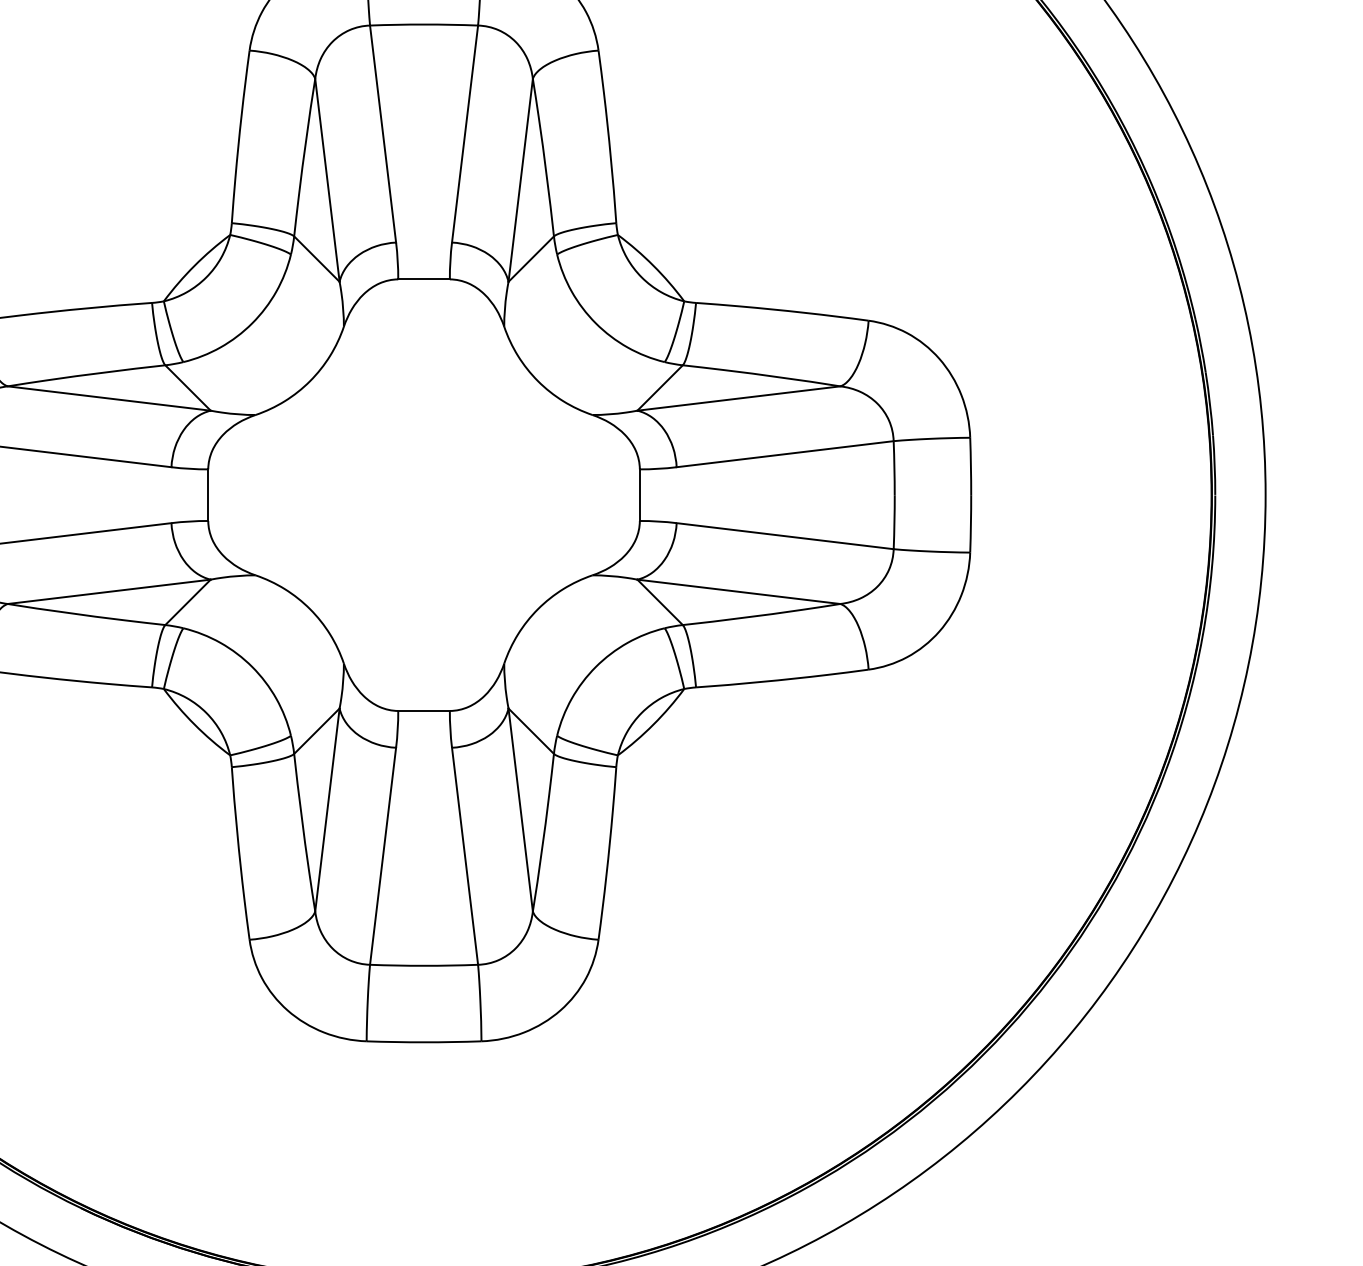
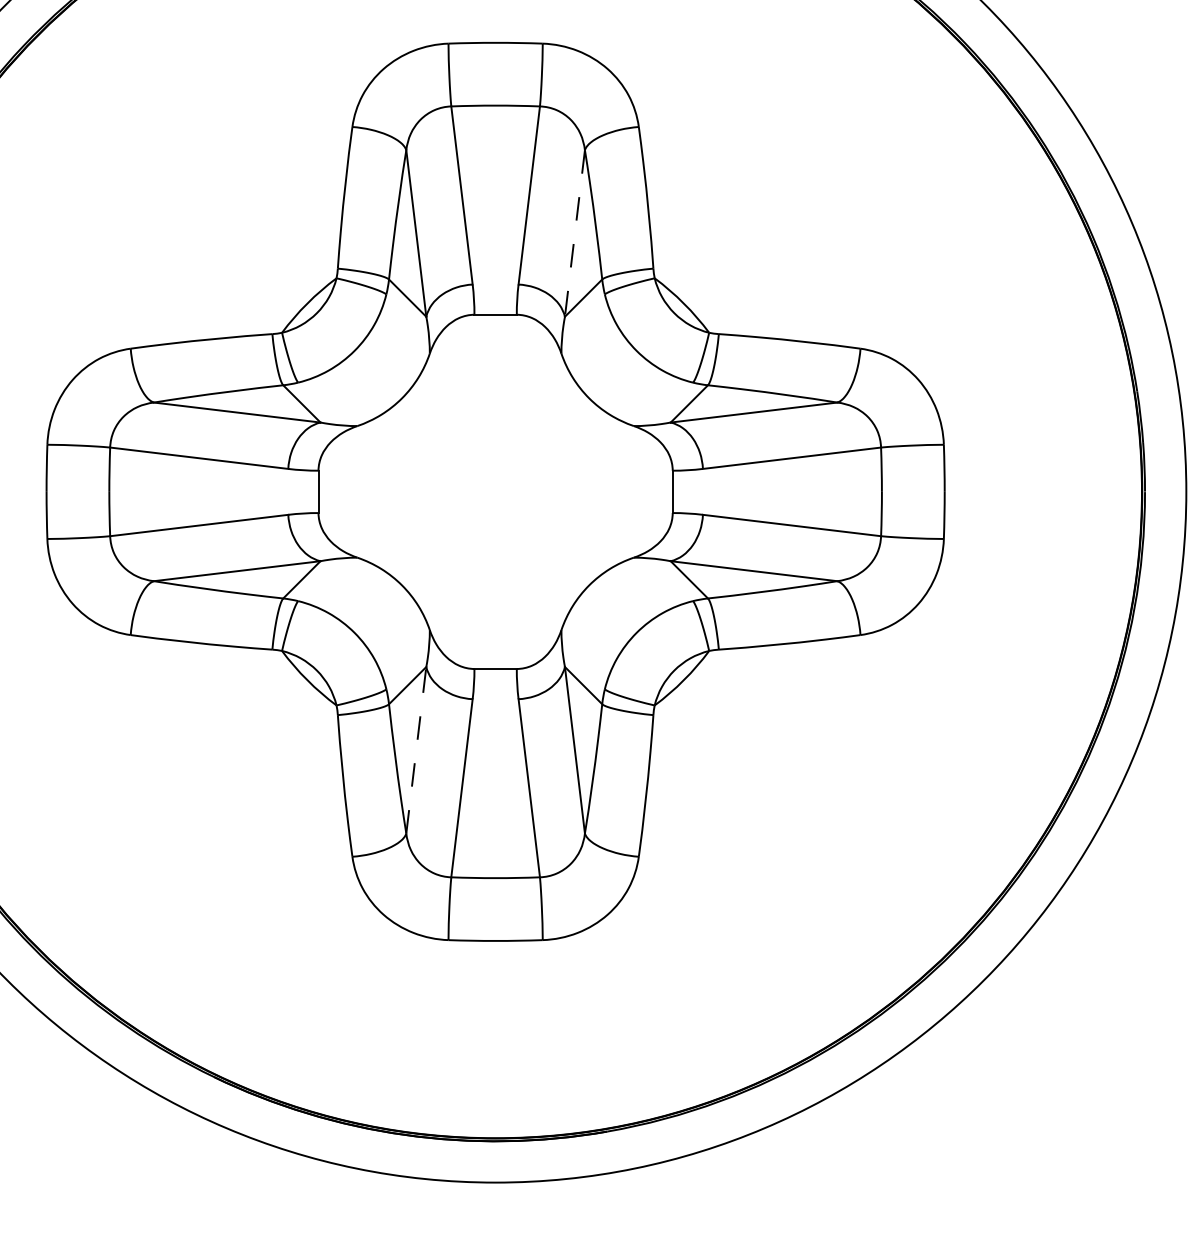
line: (520, 180) -> (574, 233), solid -> dashed
line: (327, 810) -> (416, 750), solid -> dashed

